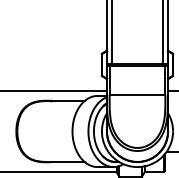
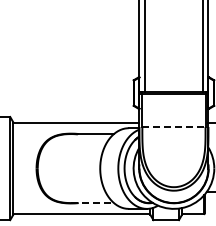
line: (137, 94) -> (173, 126), solid -> dashed
line: (65, 162) -> (92, 203), solid -> dashed

